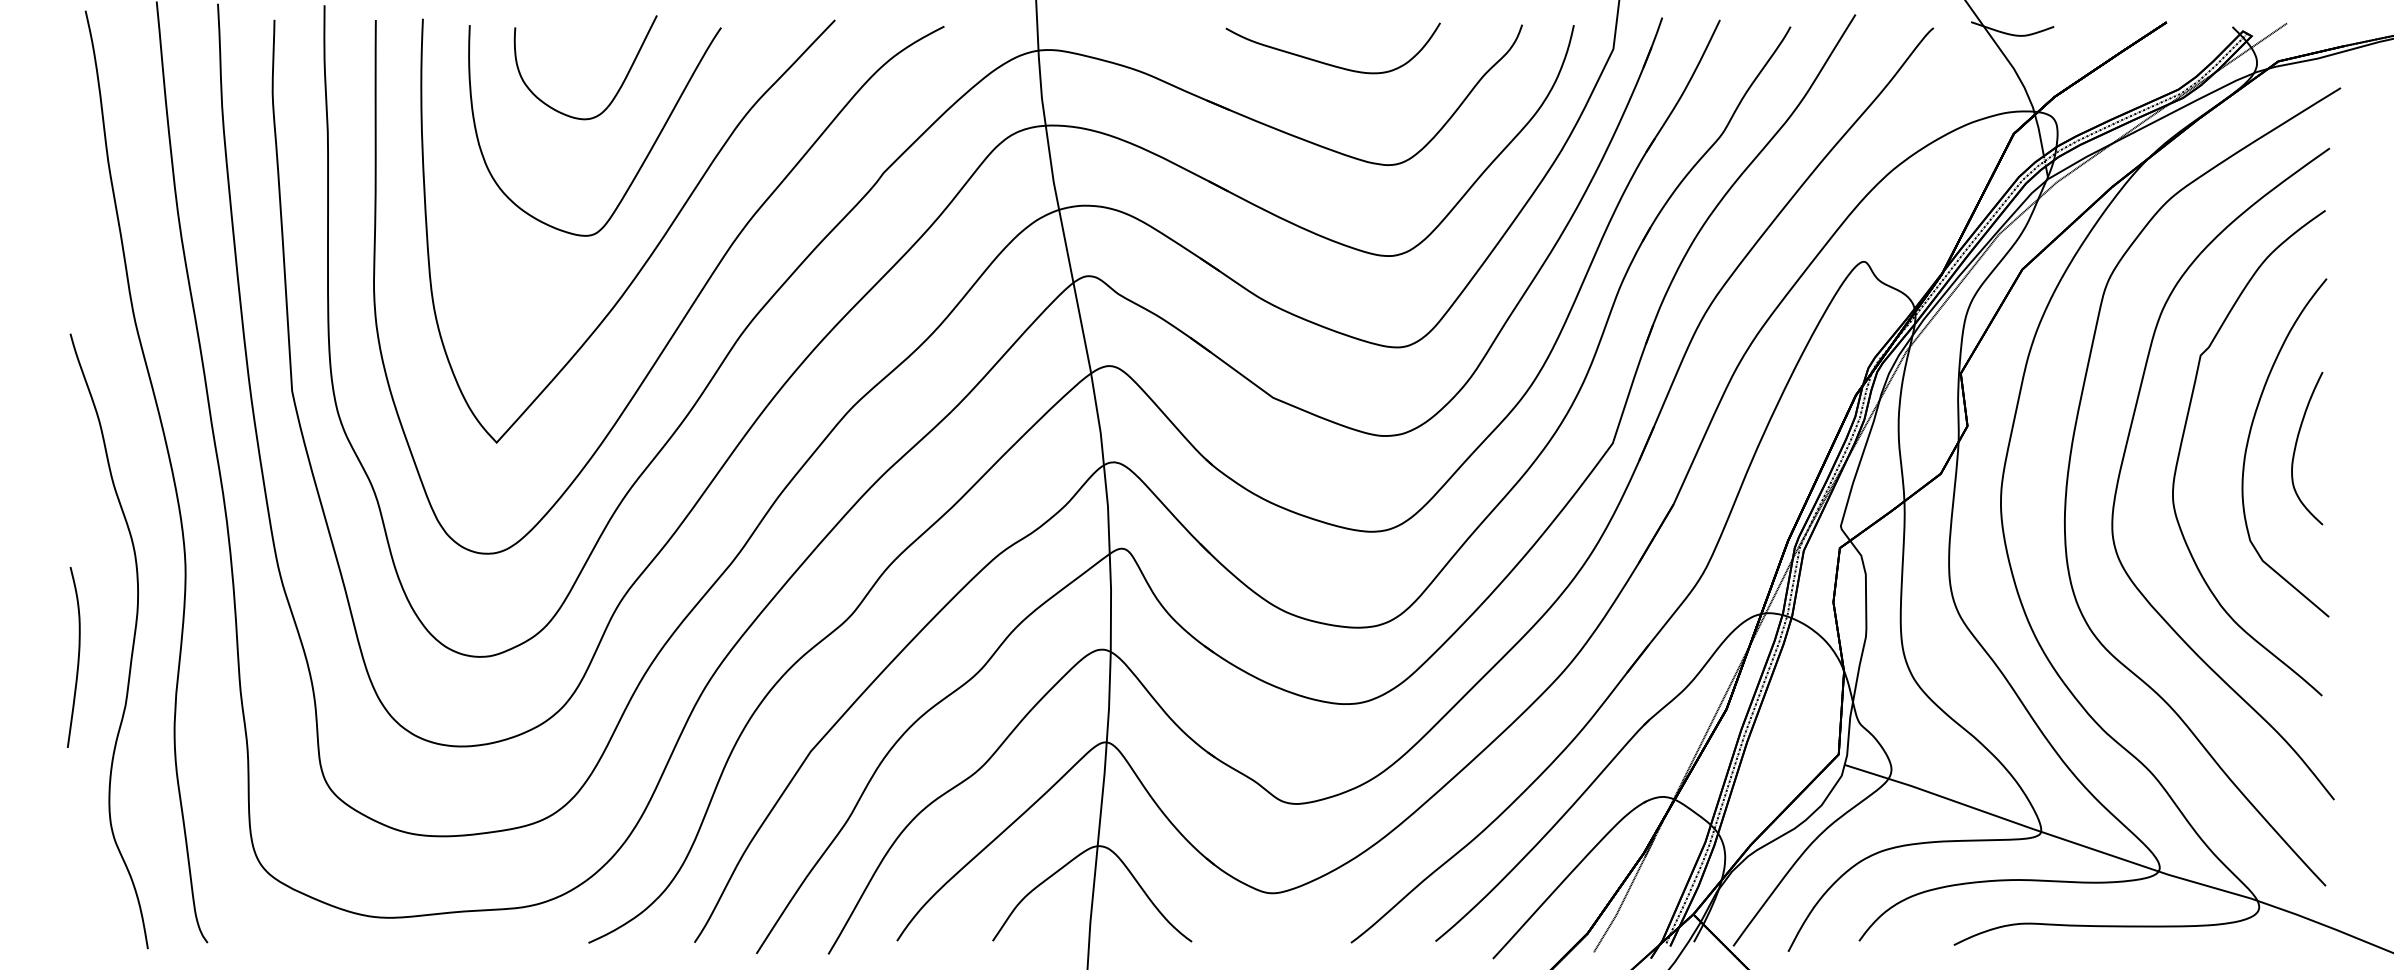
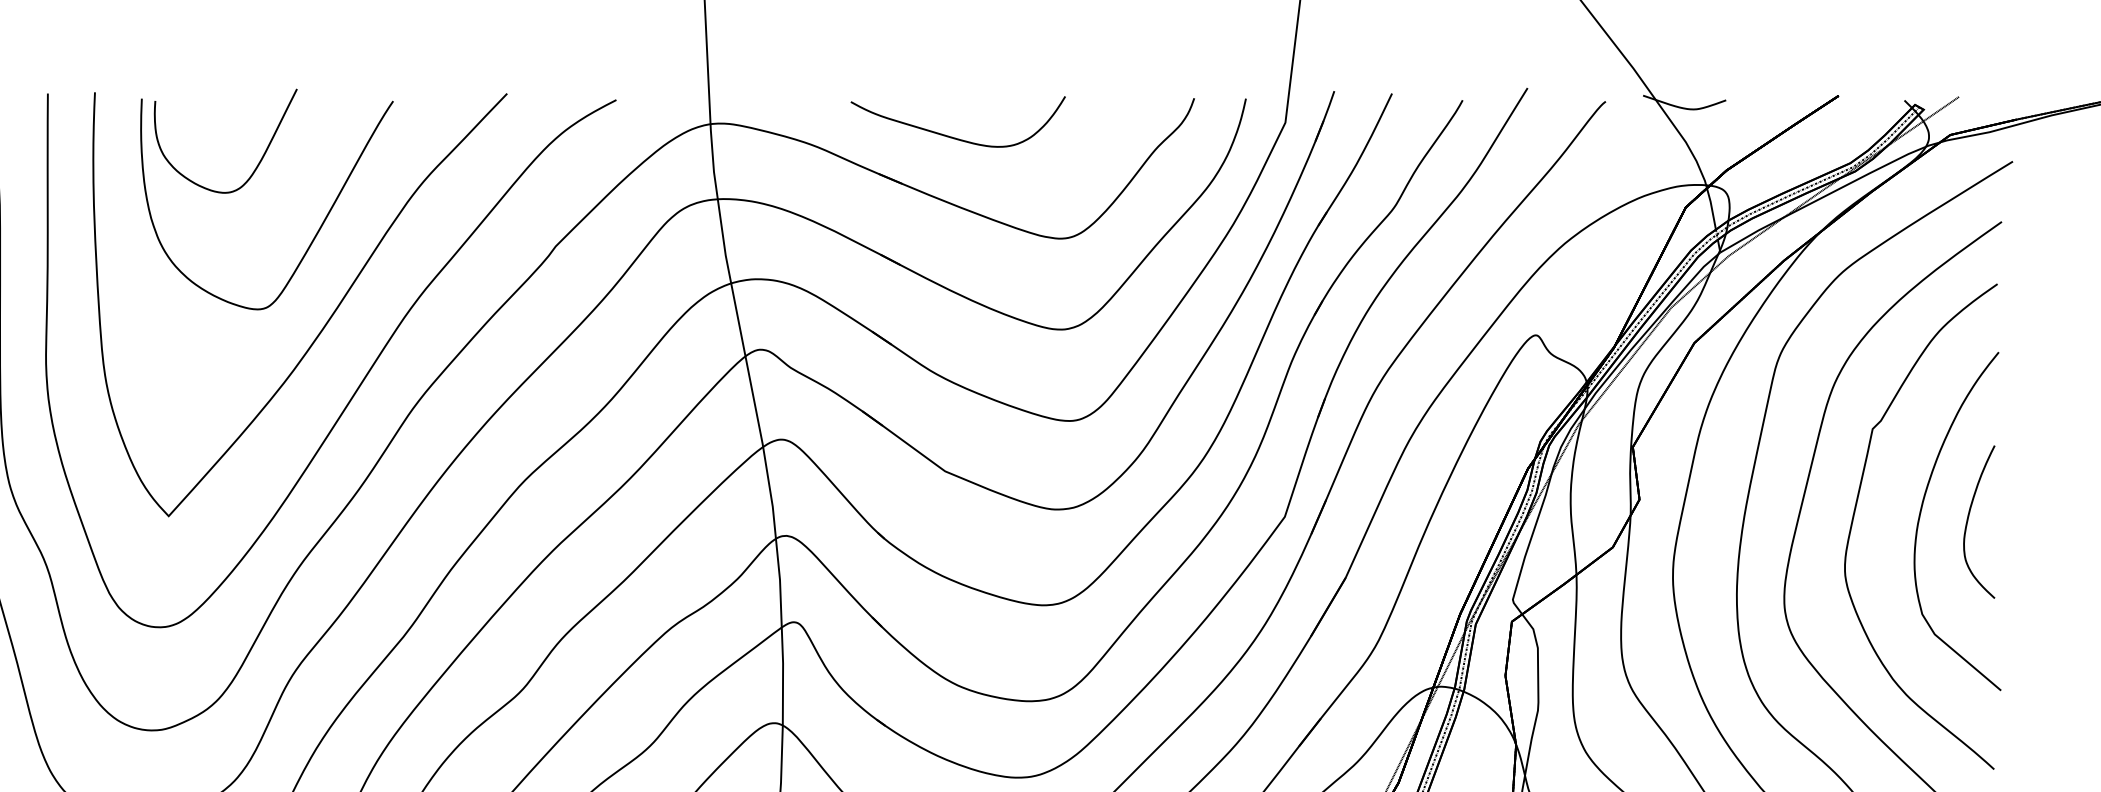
part: (1329, 63) -> (954, 137), moved
part: (620, 85) -> (260, 159), moved

